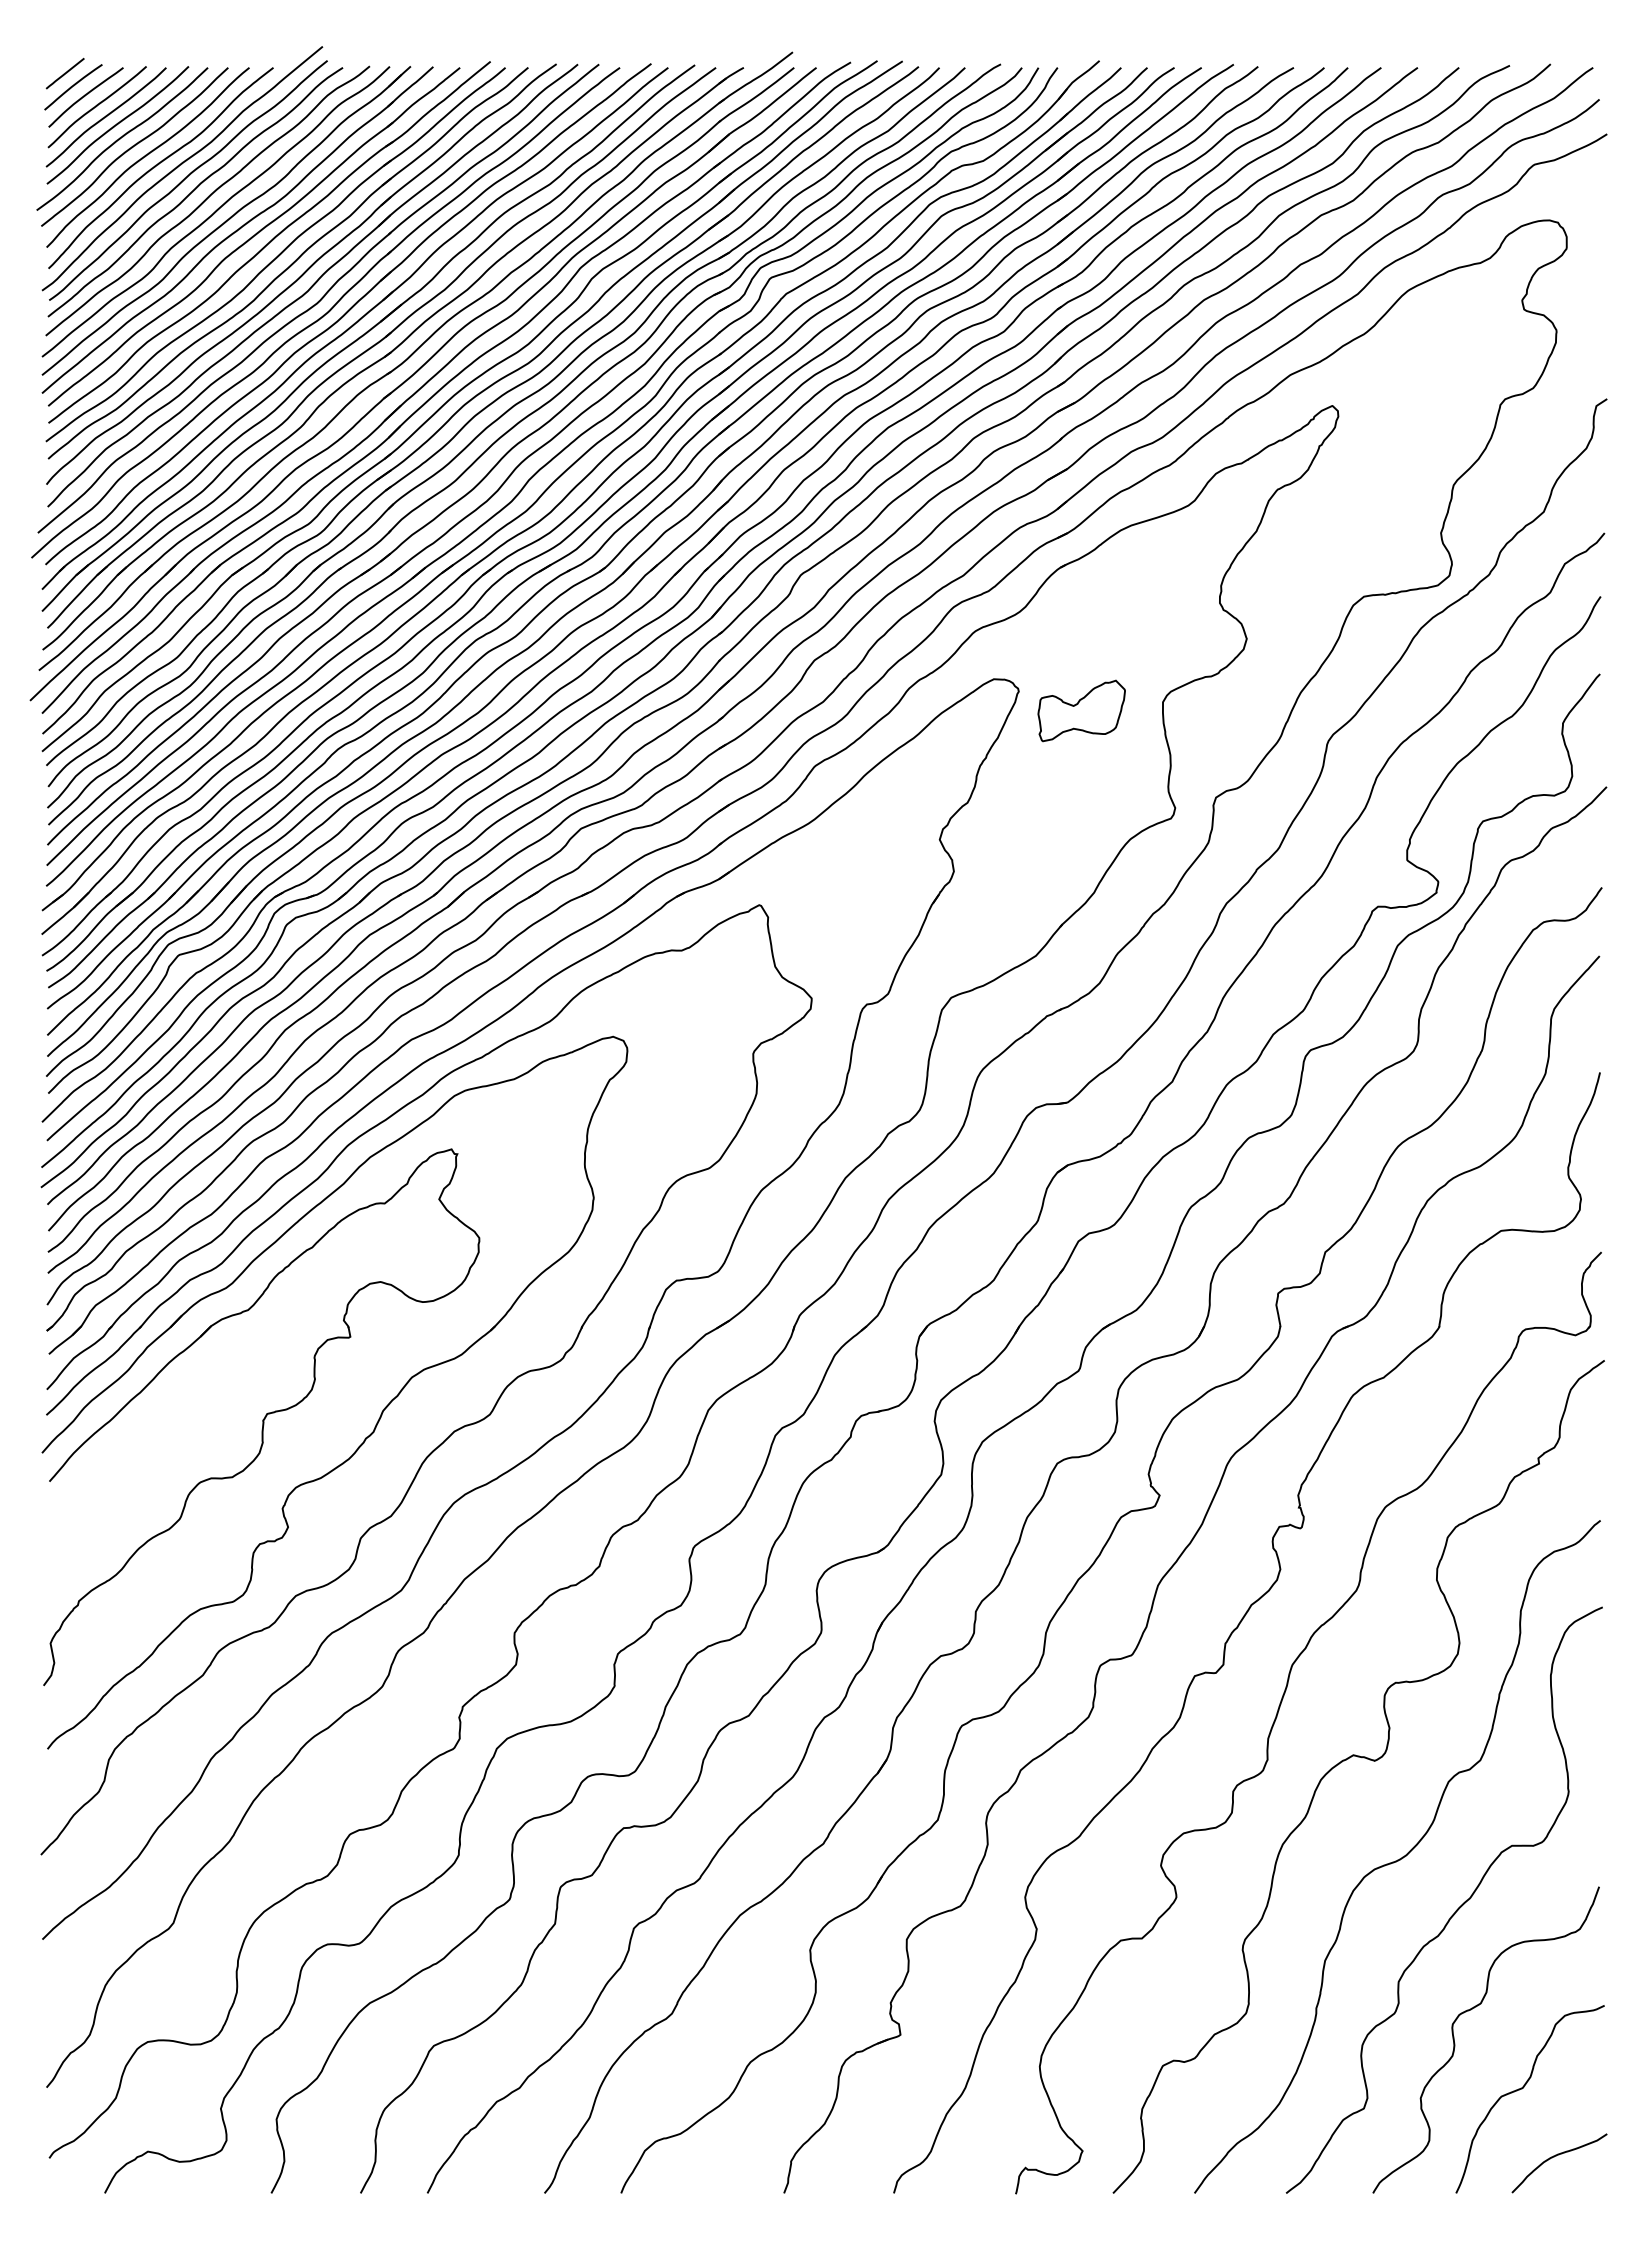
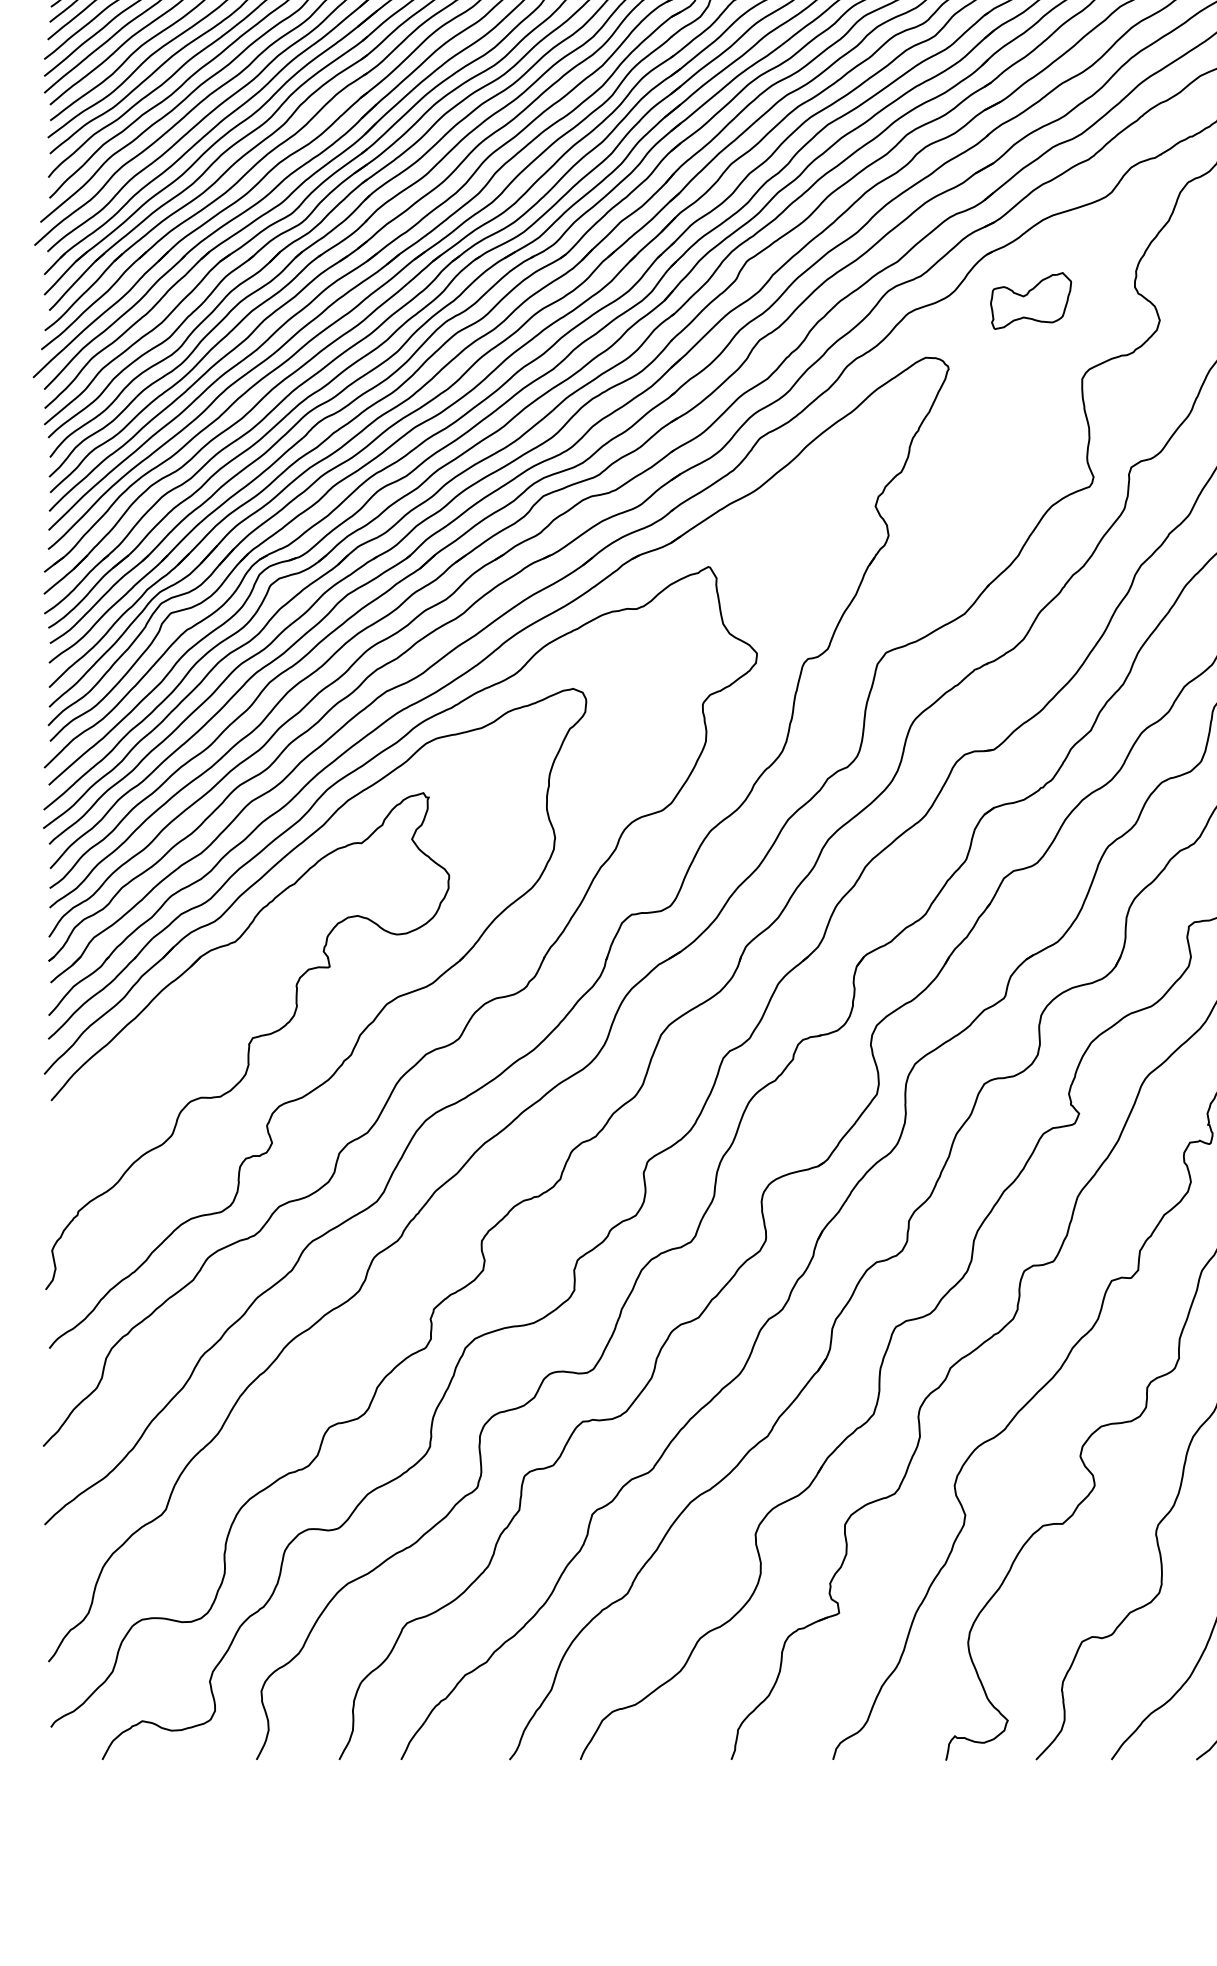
part: (1081, 710) -> (1030, 300), moved

